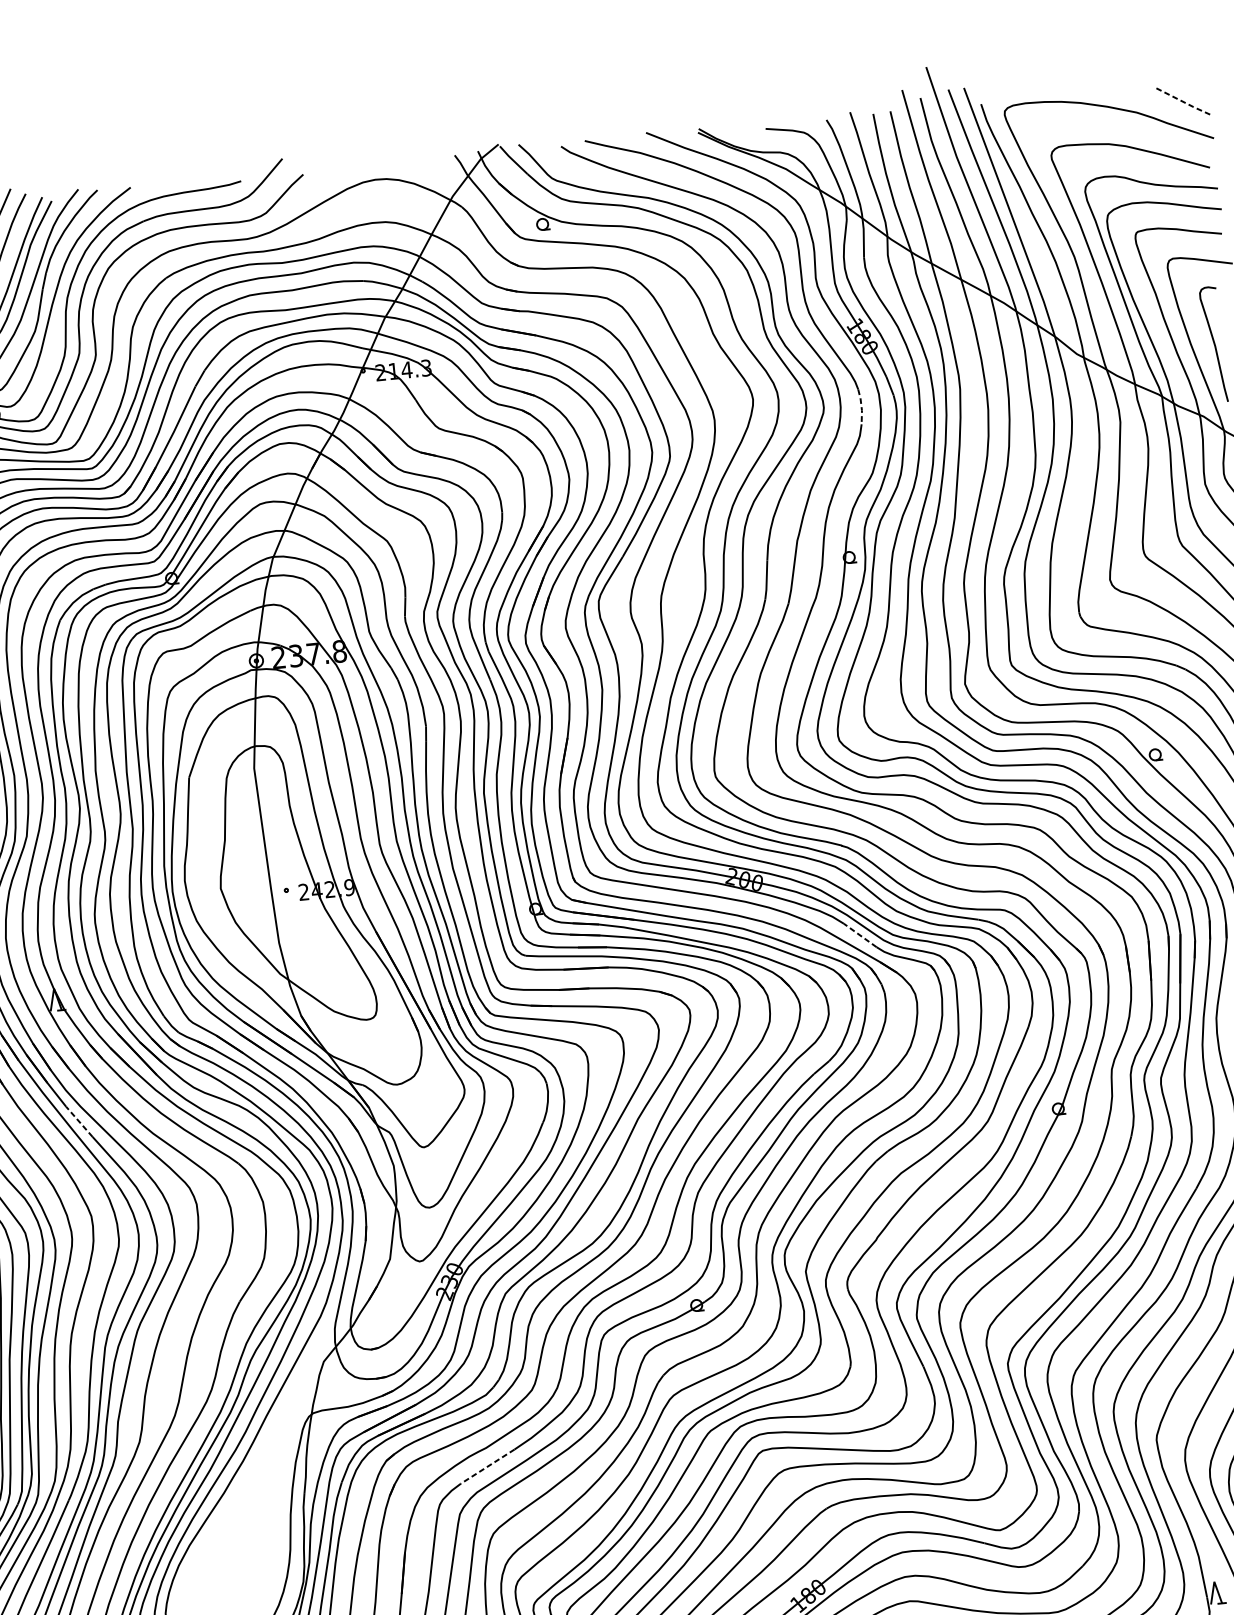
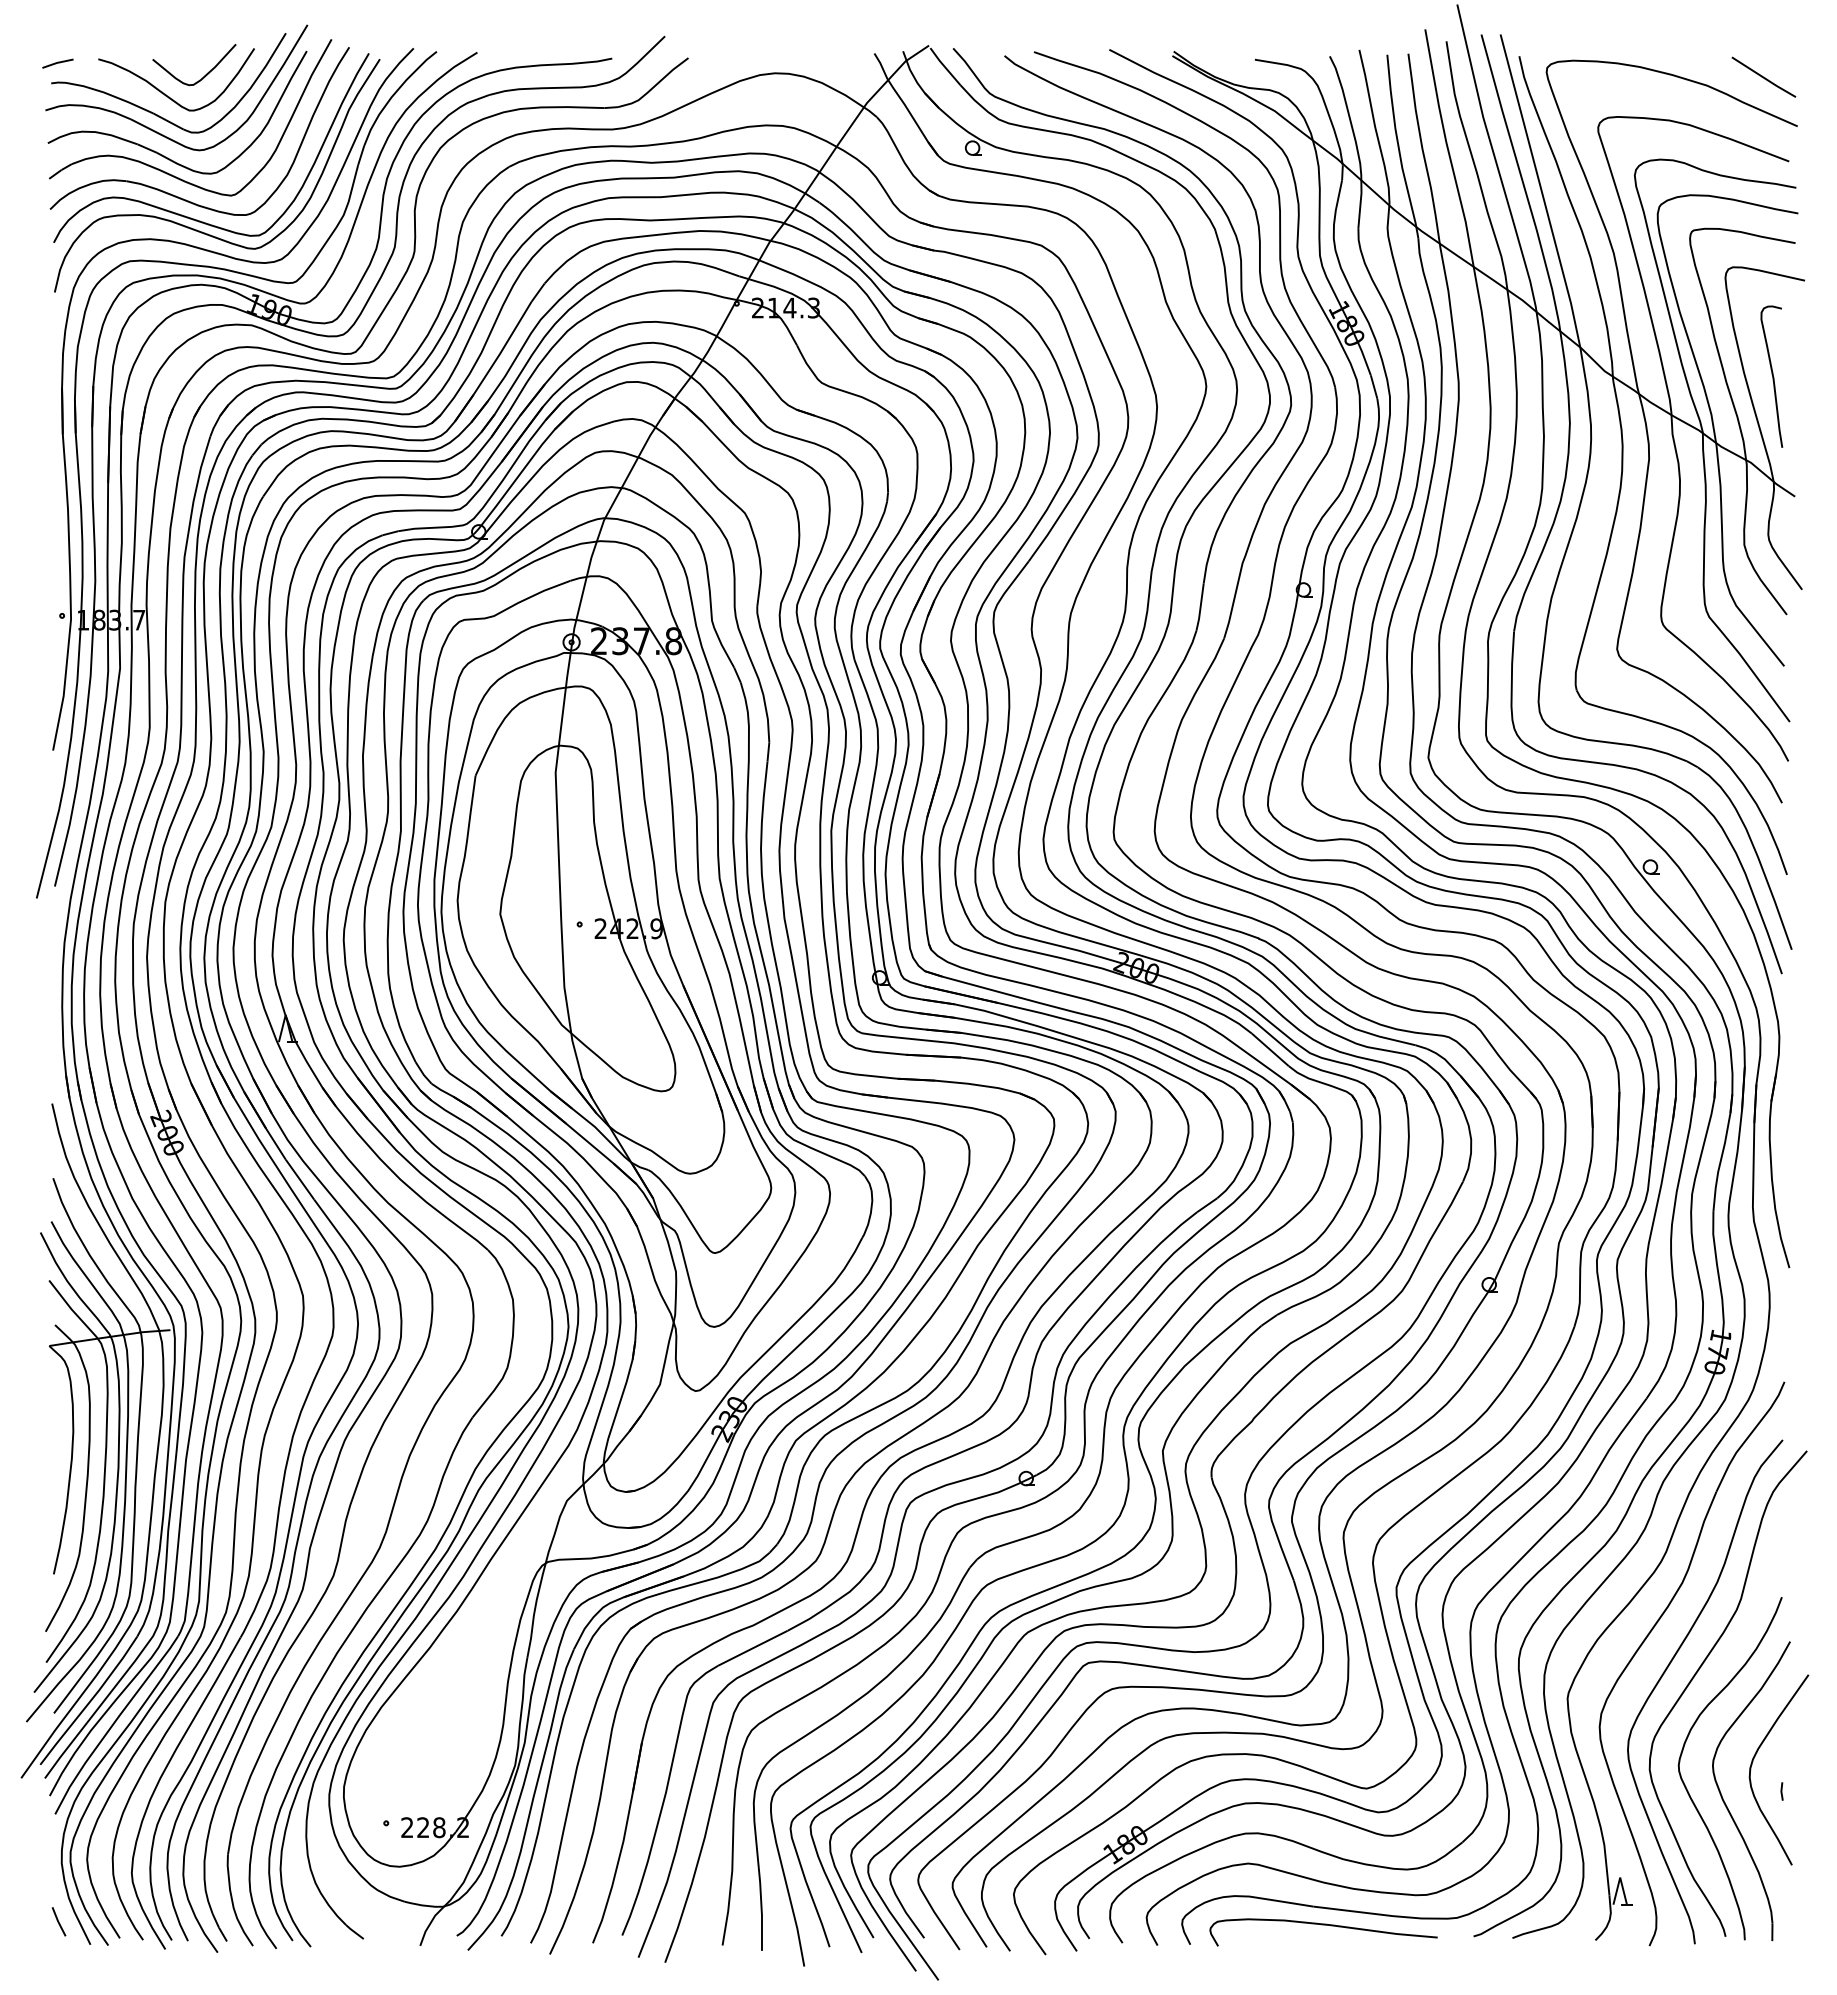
line: (1182, 101) -> (1764, 77), dashed -> solid
line: (861, 406) -> (1336, 408), dashed -> solid
line: (860, 935) -> (1270, 1049), dashed -> solid
line: (78, 1121) -> (299, 1179), dashed -> solid
line: (487, 1466) -> (752, 1648), dashed -> solid

